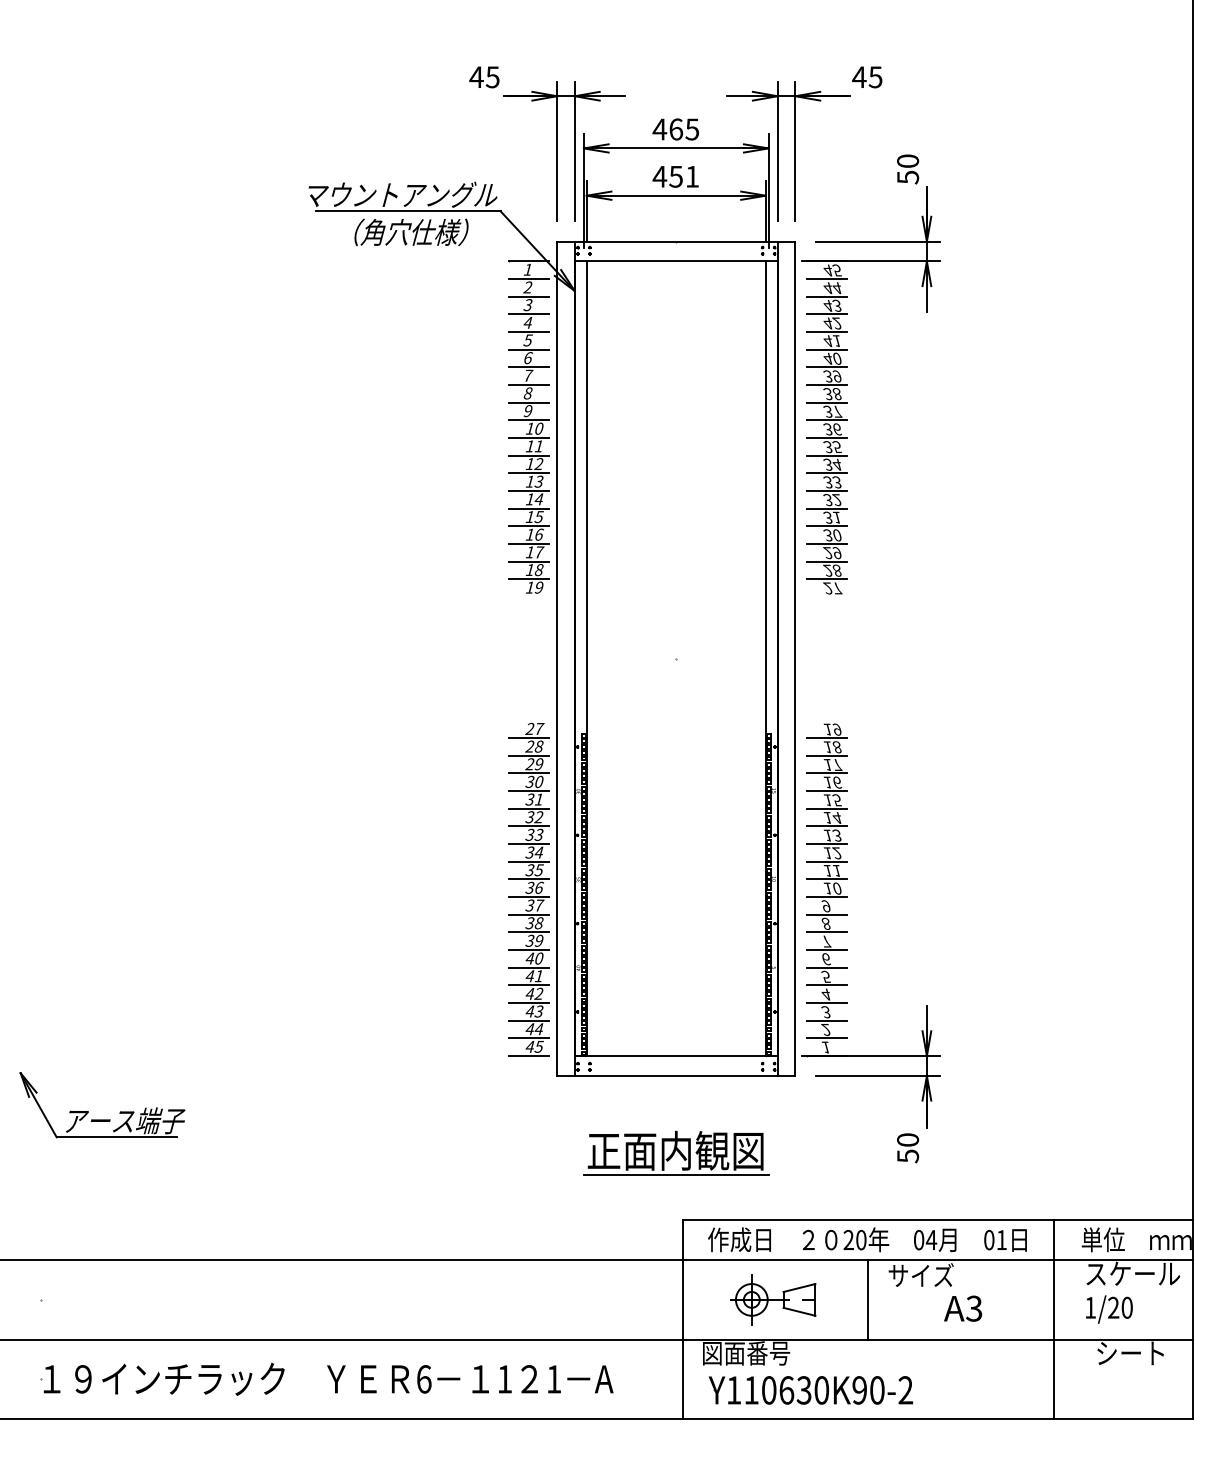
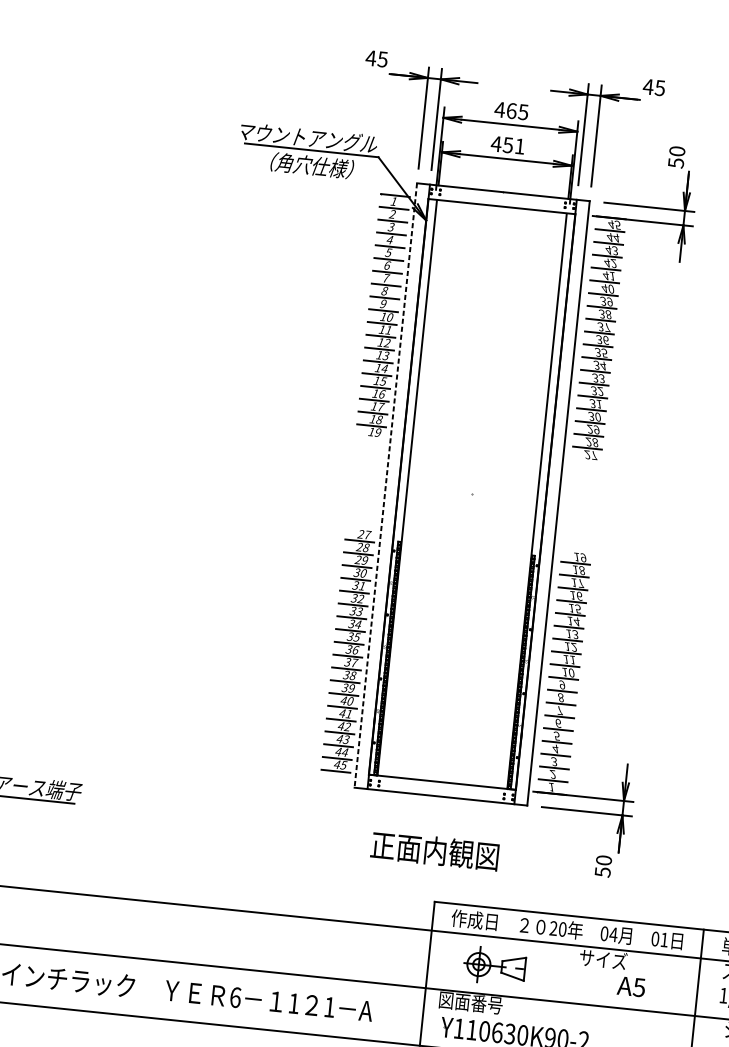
line: (557, 659) -> (386, 486), solid -> dashed
line: (675, 1175) -> (432, 868), removed
line: (868, 1299) -> (563, 973), removed
text: (974, 1308) -> (639, 987), A3 -> A5

